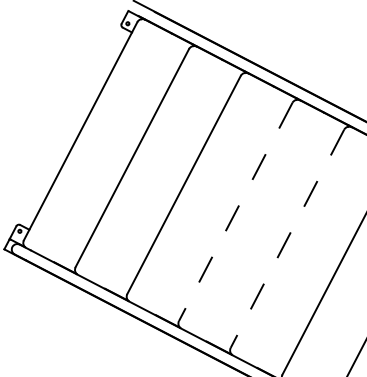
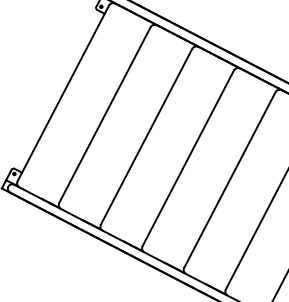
line: (235, 211) -> (188, 158), dashed -> solid
line: (287, 238) -> (229, 179), dashed -> solid

